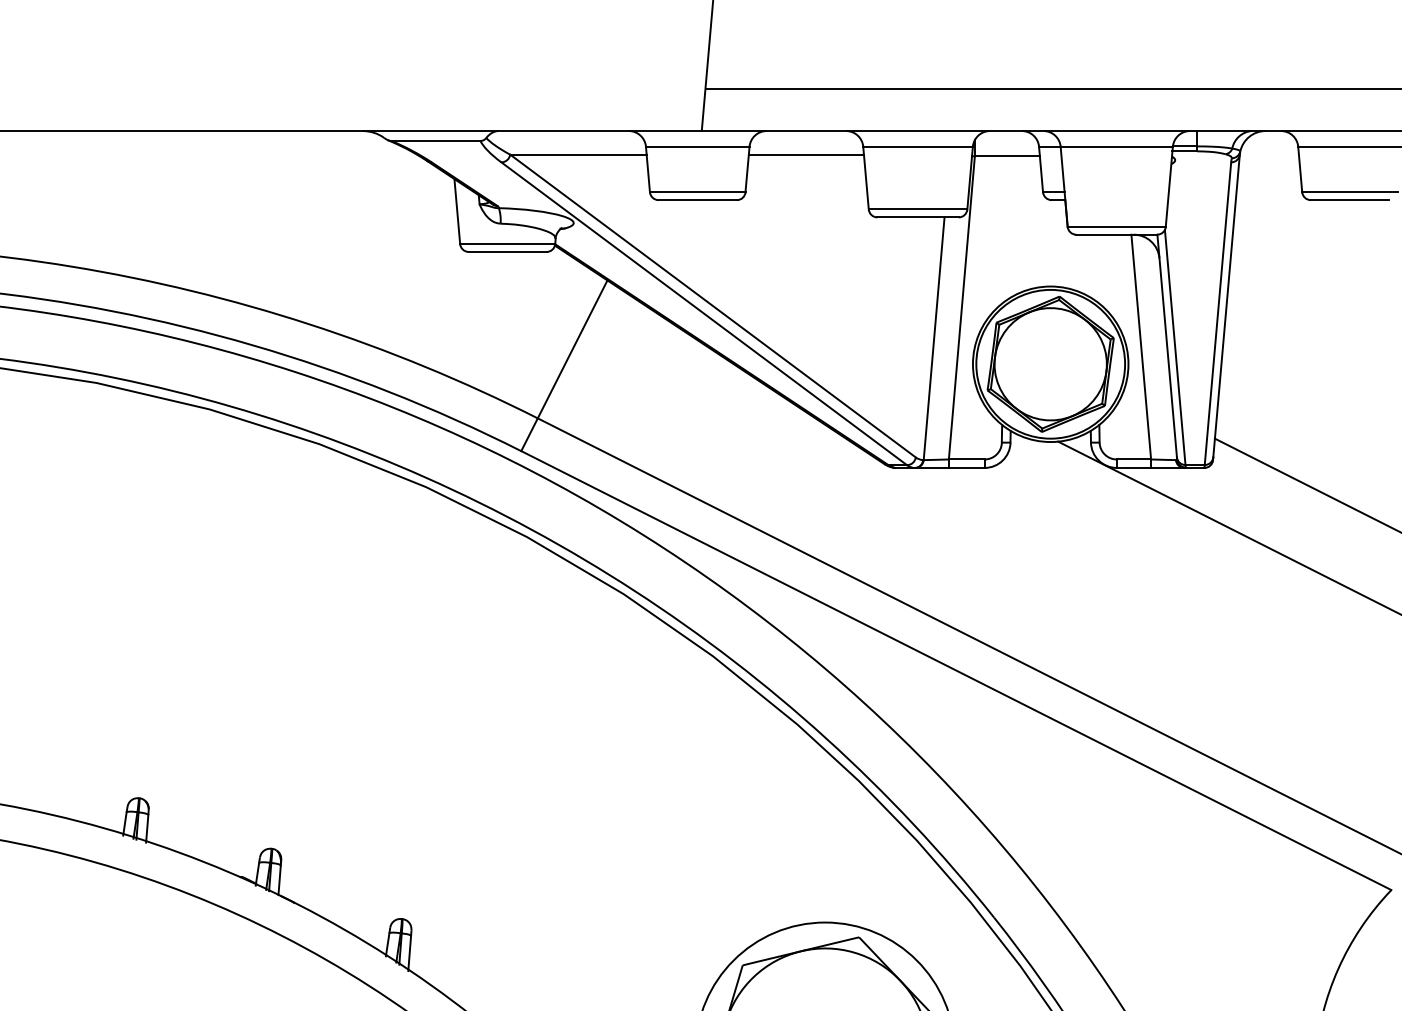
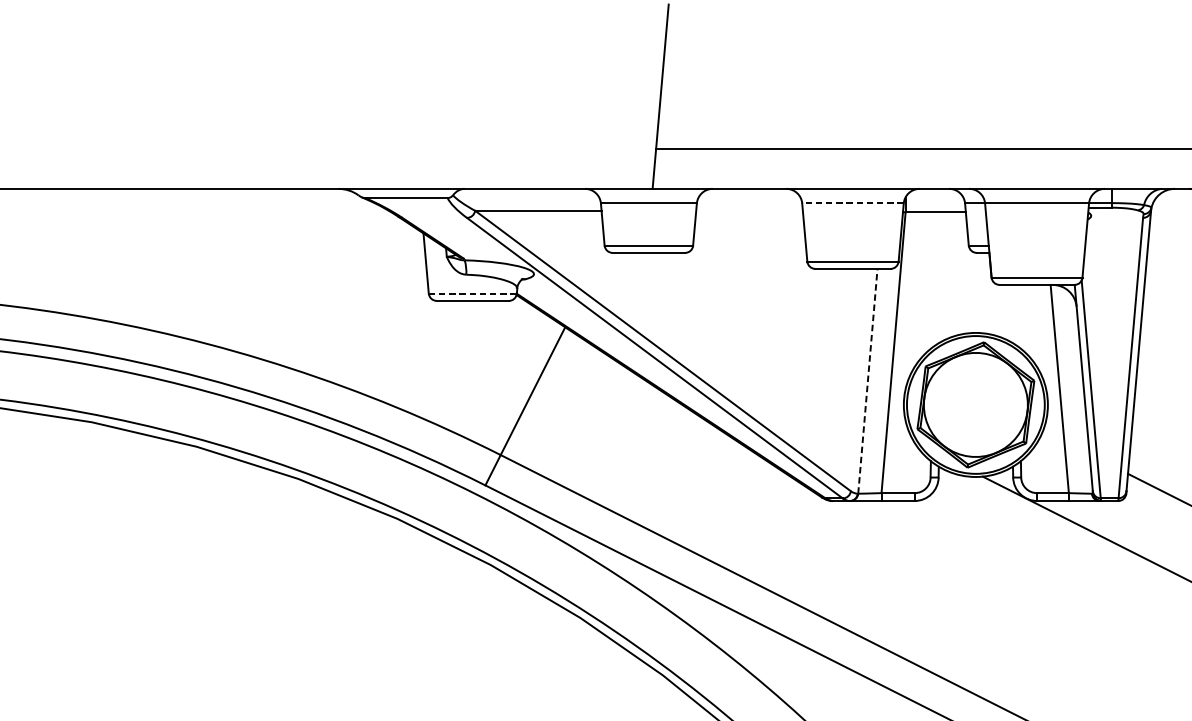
line: (918, 146) -> (853, 203), solid -> dashed
line: (805, 154) -> (748, 210), removed
line: (507, 244) -> (472, 293), solid -> dashed
line: (934, 338) -> (868, 381), solid -> dashed

